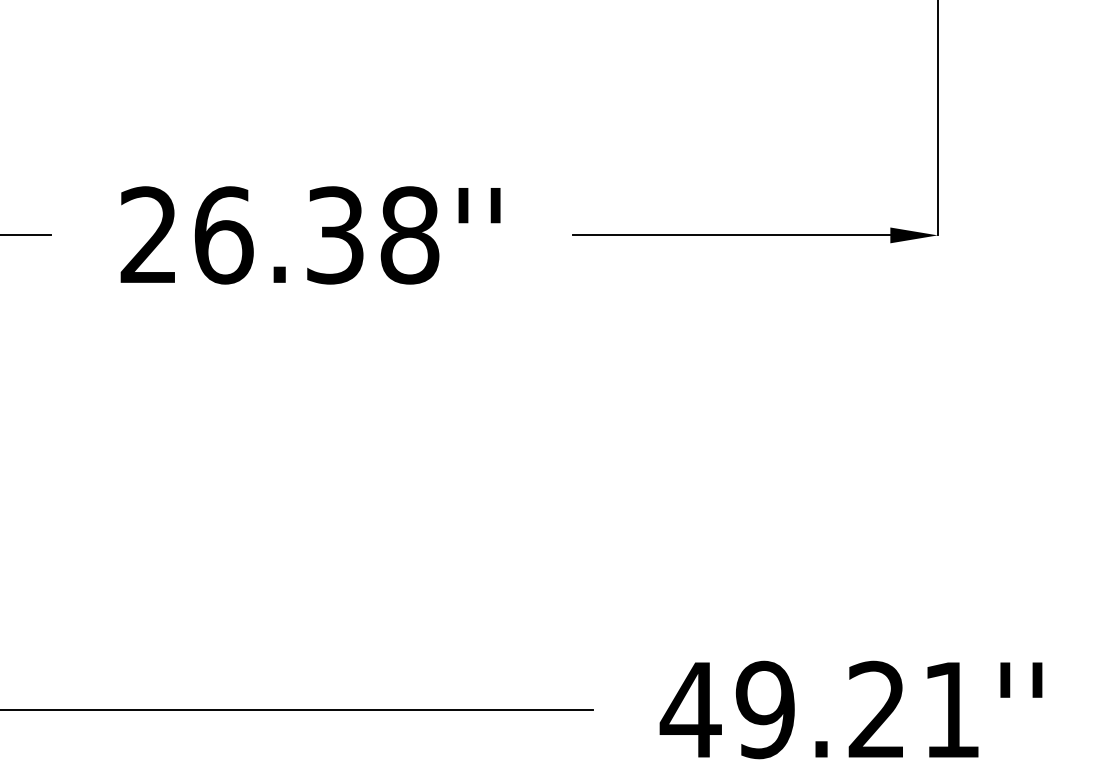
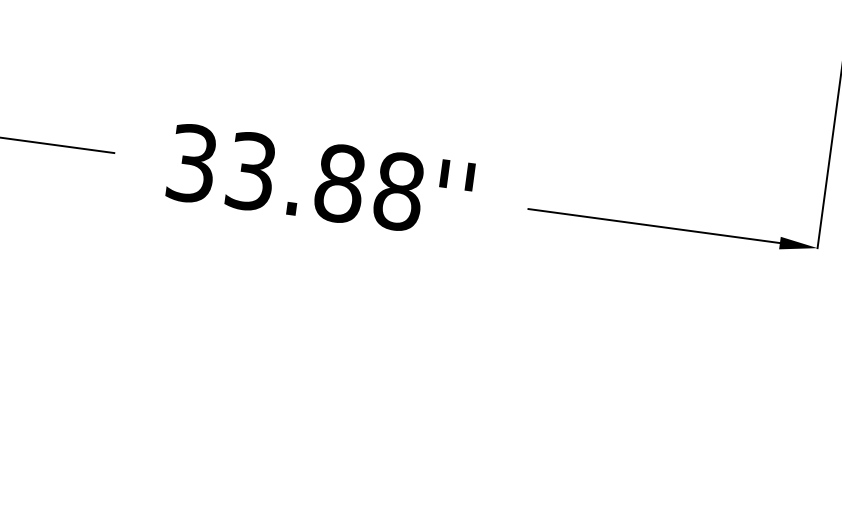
text: (242, 235) -> (266, 173), 26.38'' -> 33.88''

